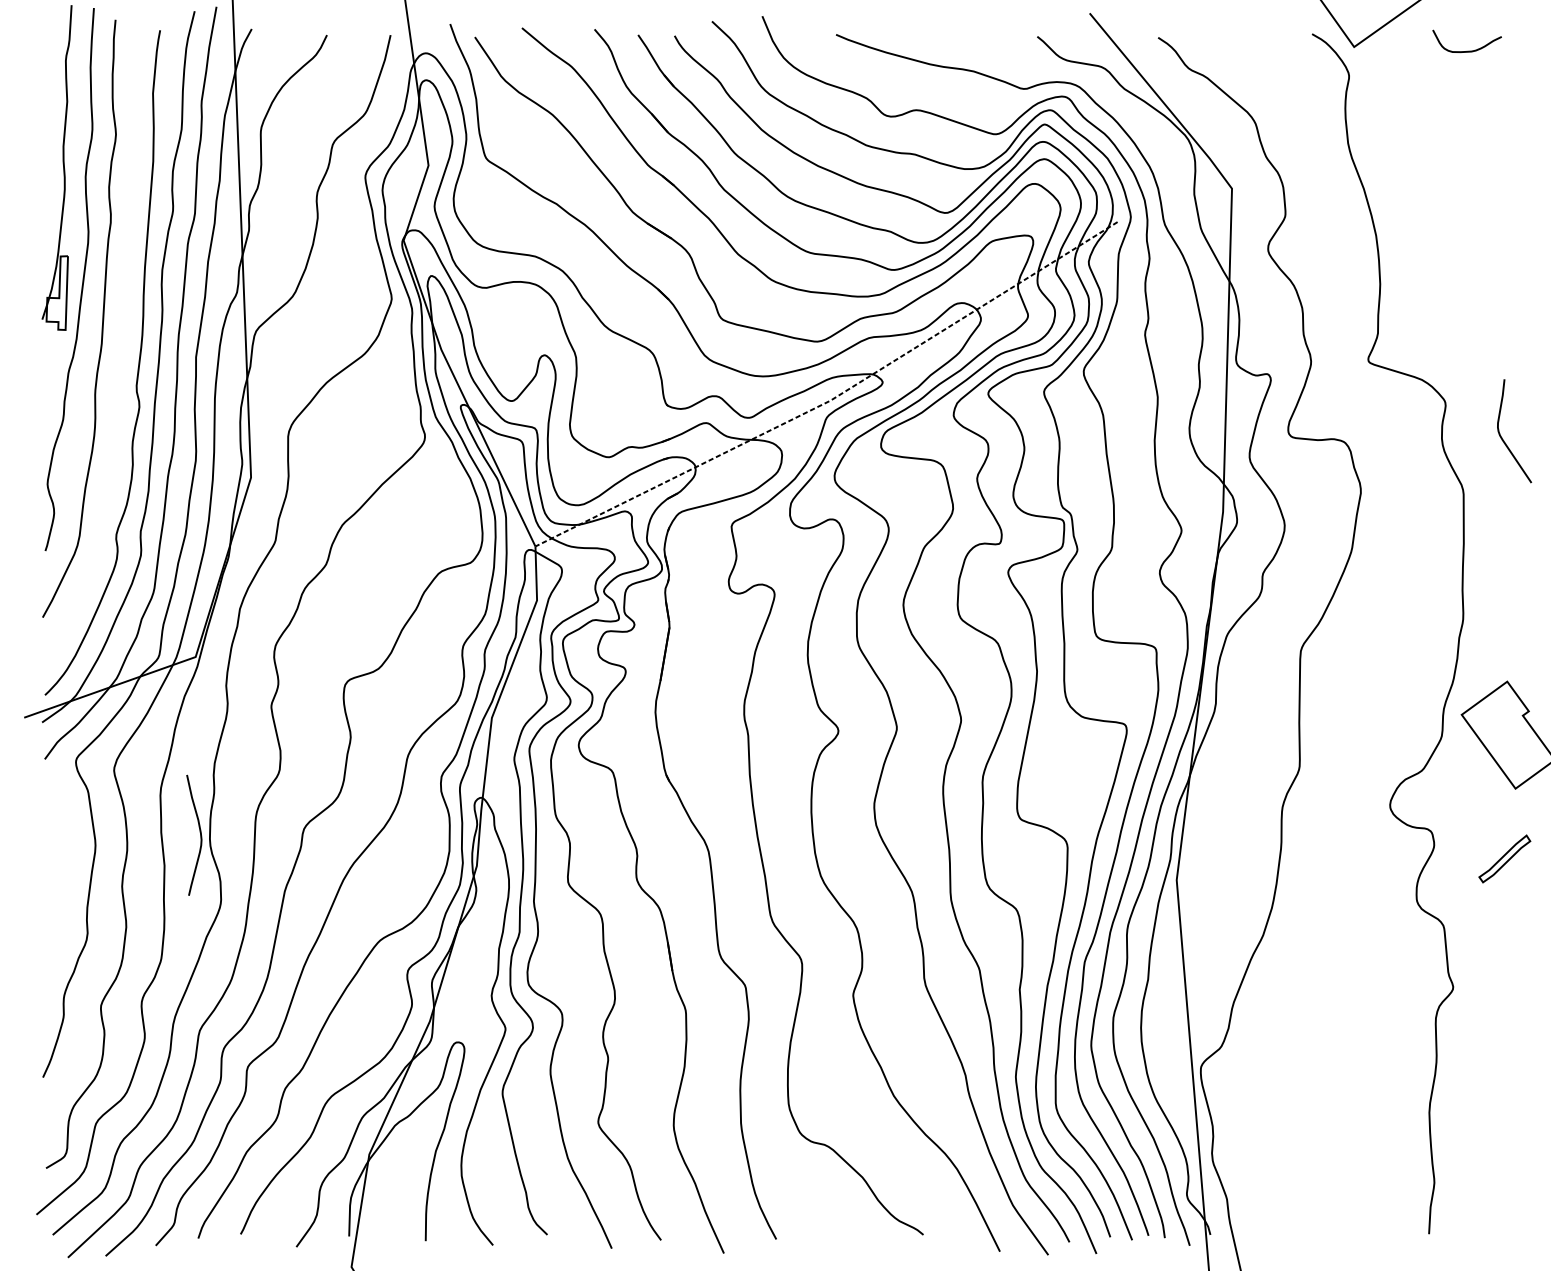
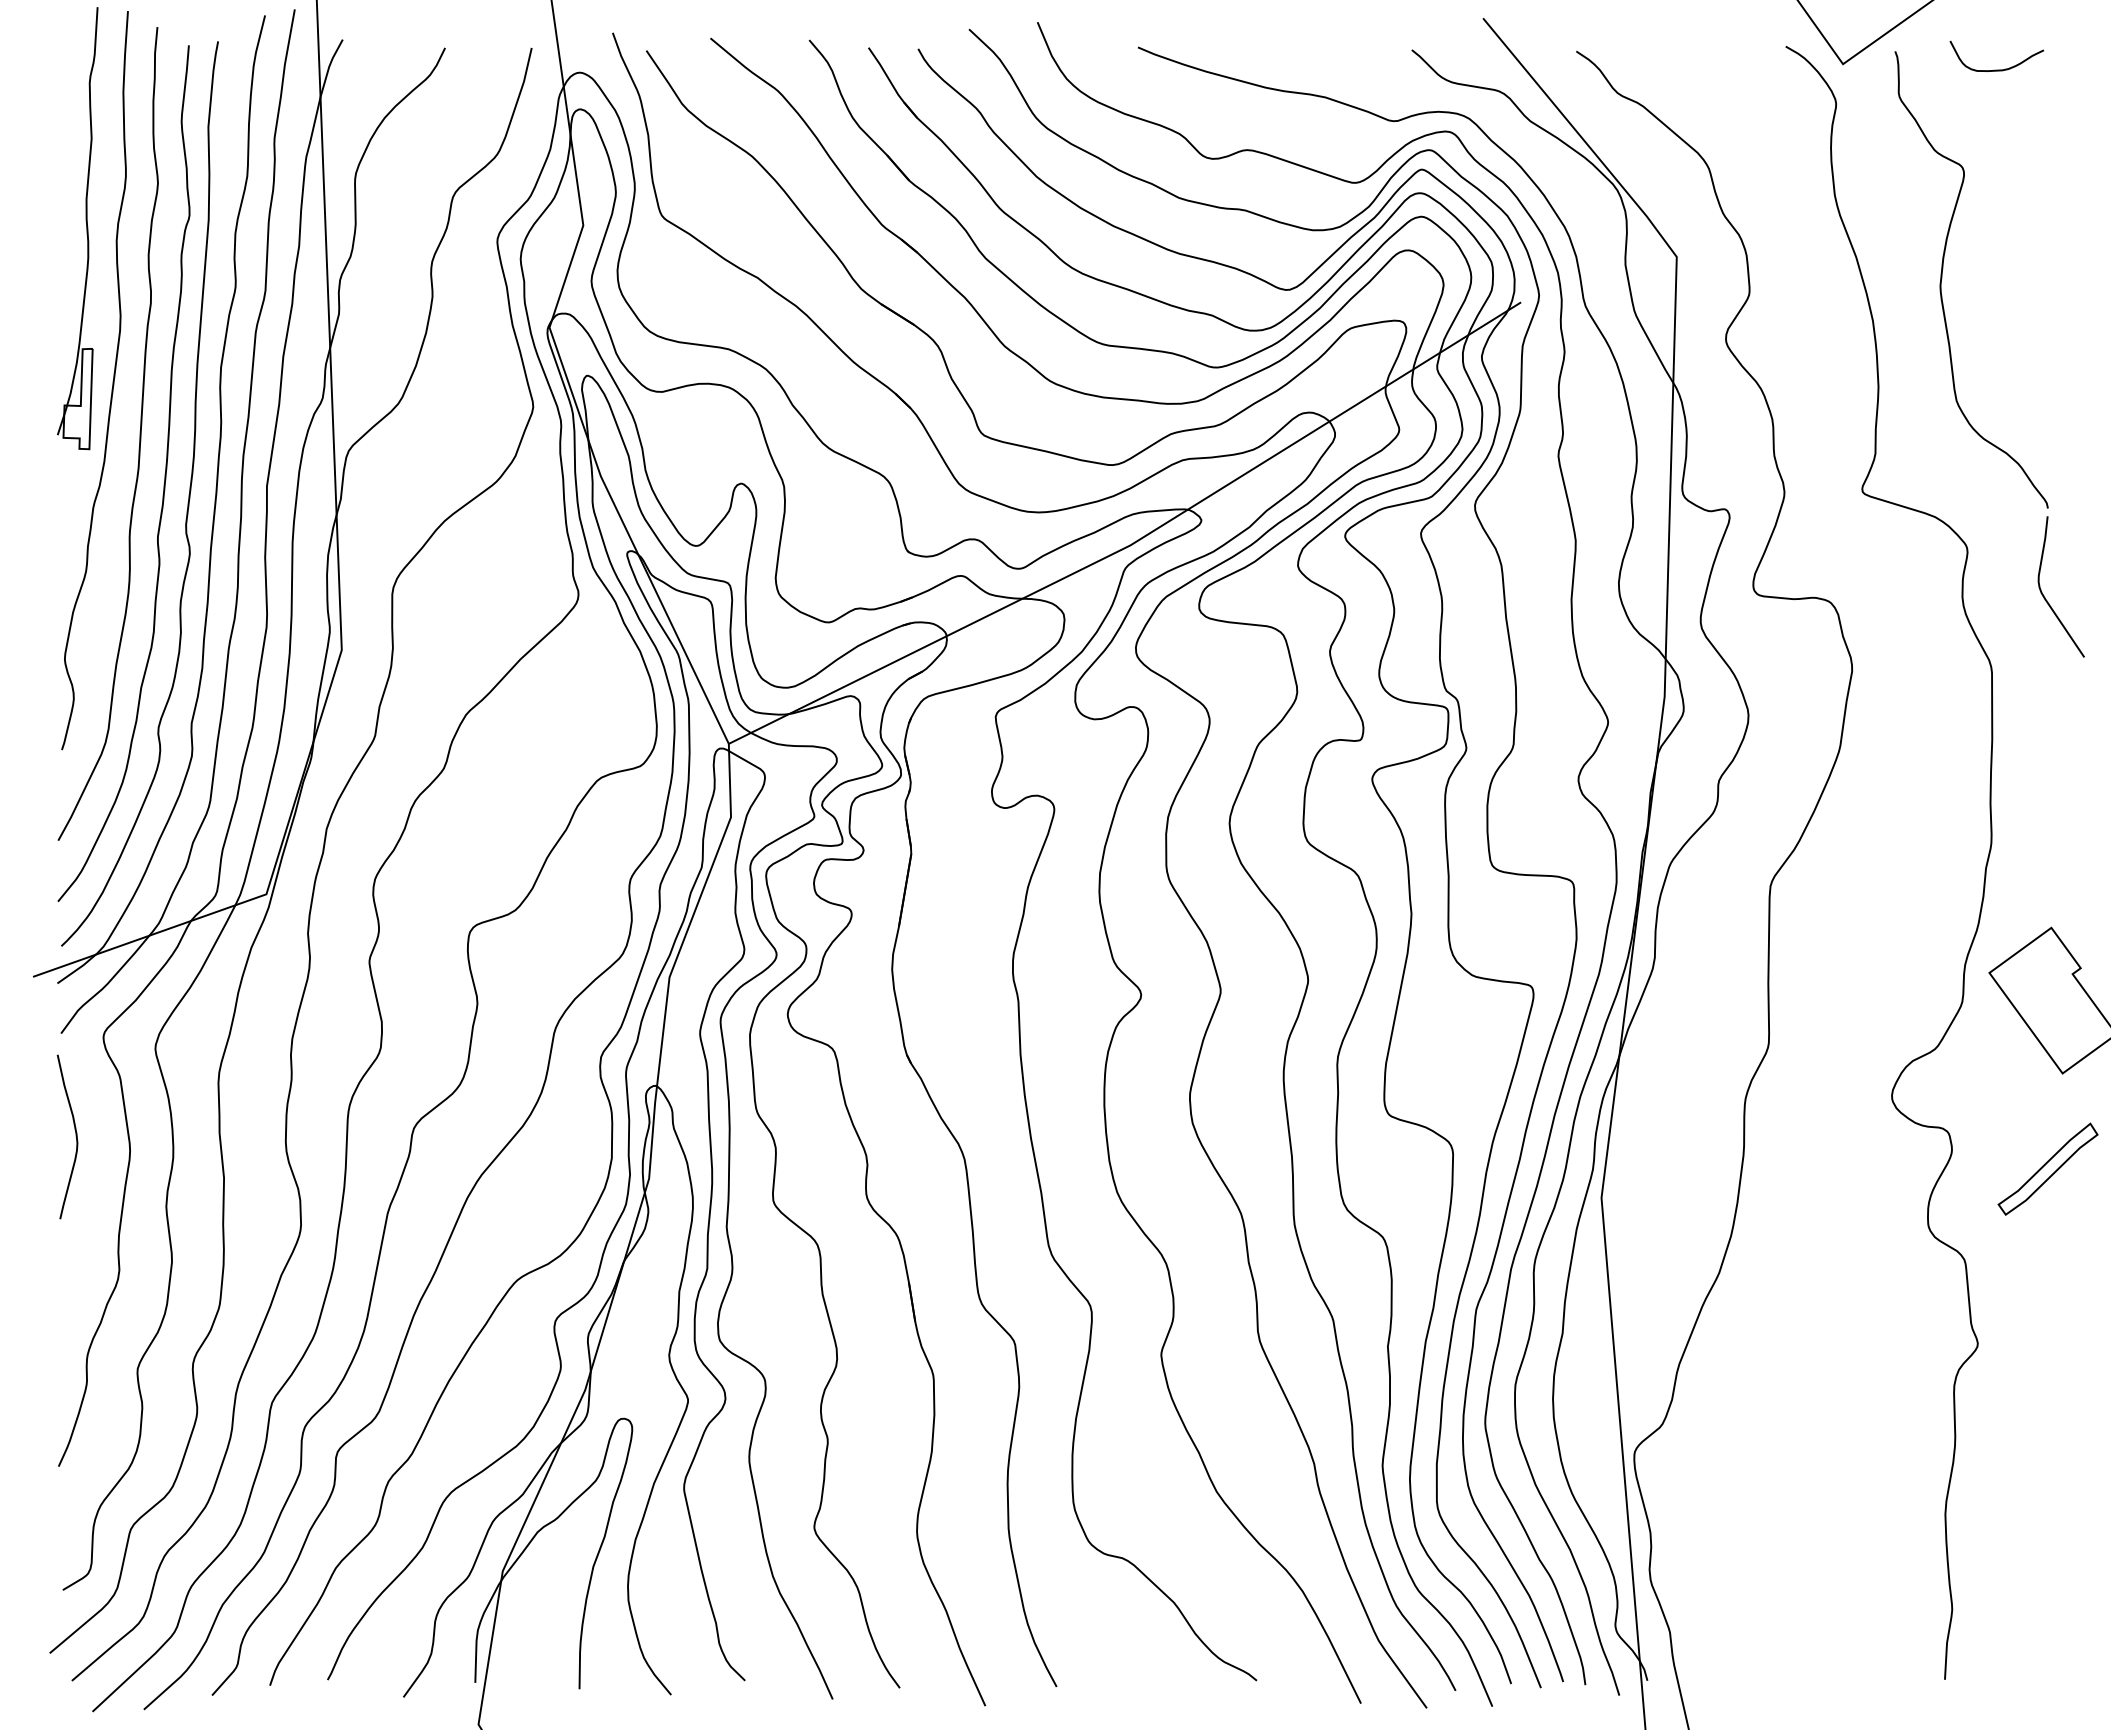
curve: (1427, 204) -> (1942, 278), added
curve: (120, 347) -> (164, 473), added
line: (834, 398) -> (1135, 542), dashed -> solid
curve: (200, 834) -> (75, 1136), moved
part: (1504, 858) -> (2047, 1168), size x1.43

